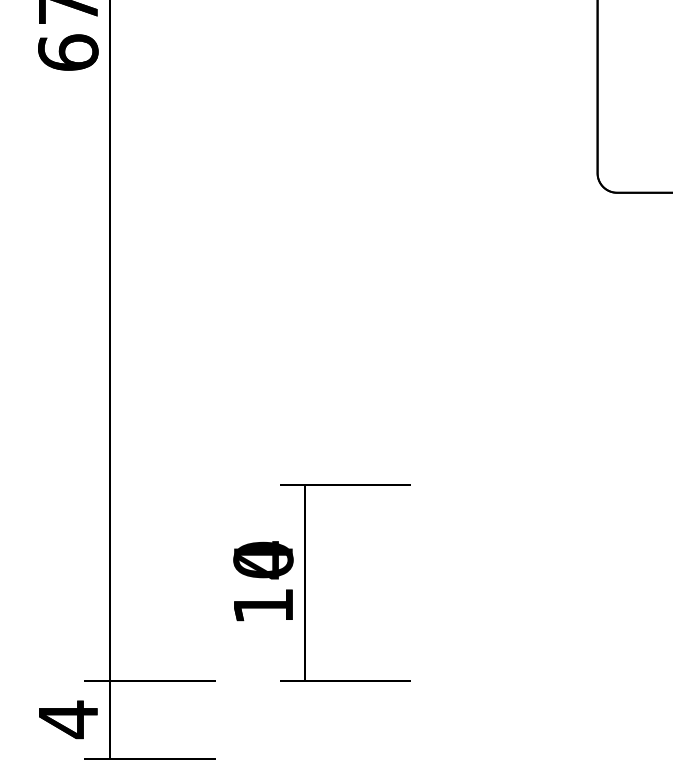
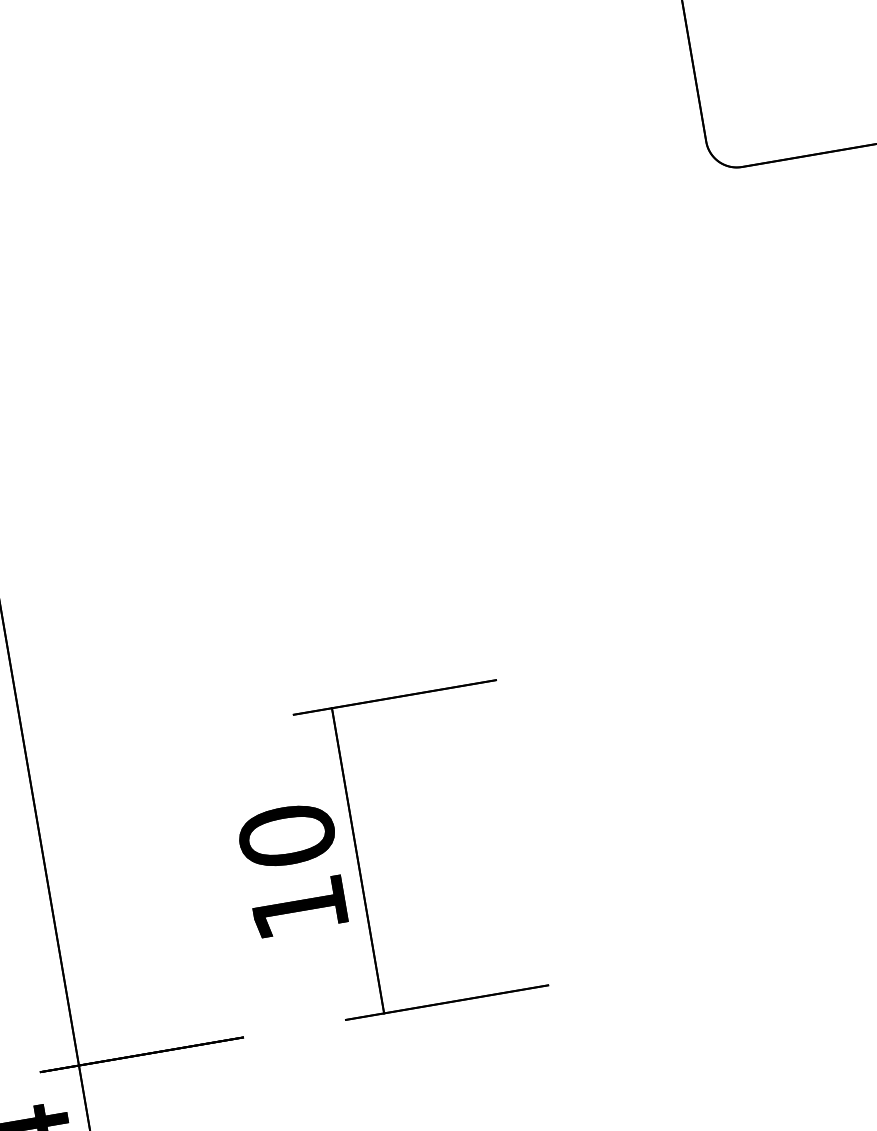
text: (263, 560) -> (287, 836), 14 -> 10

